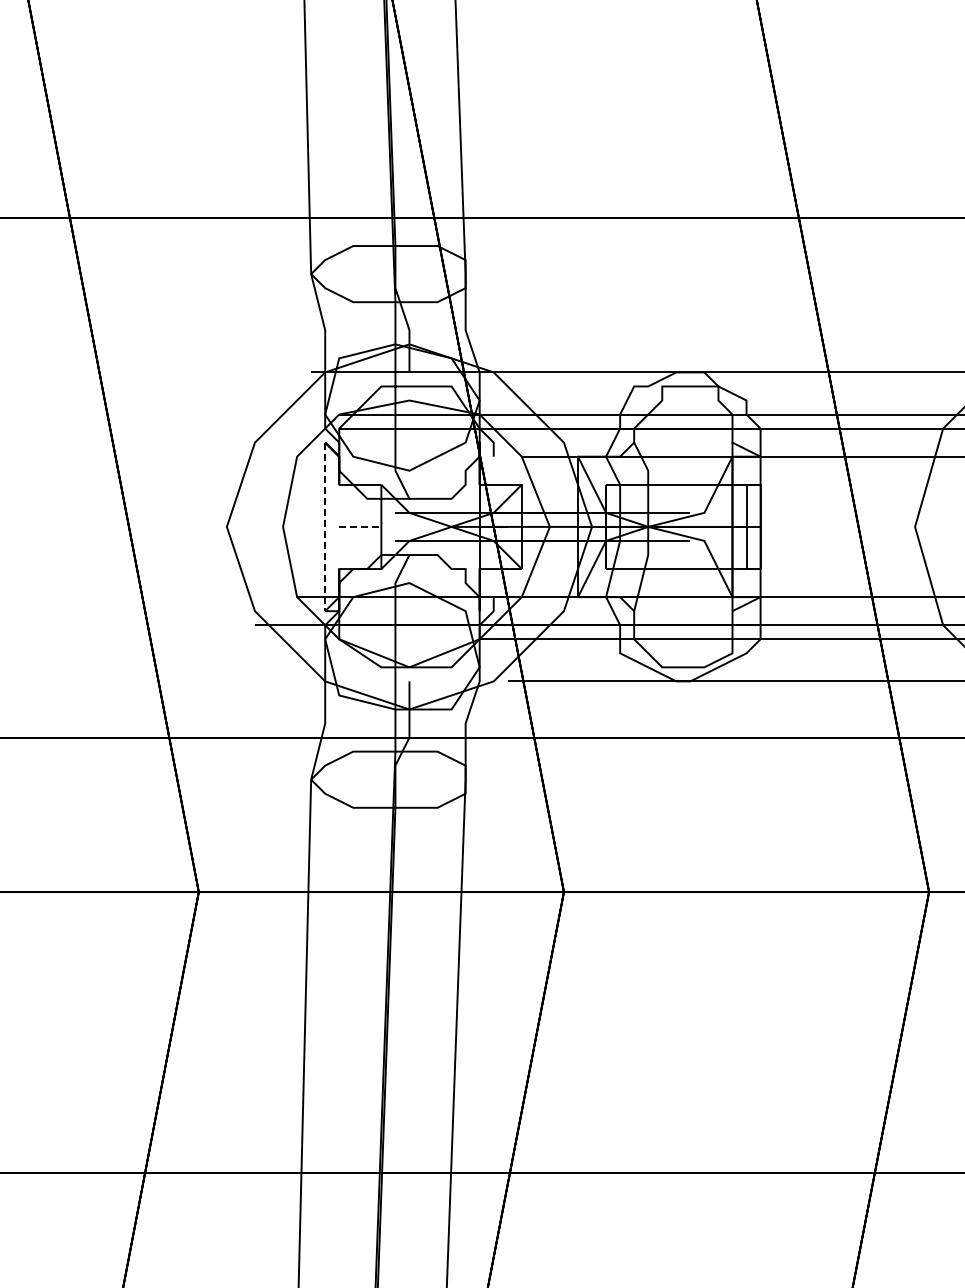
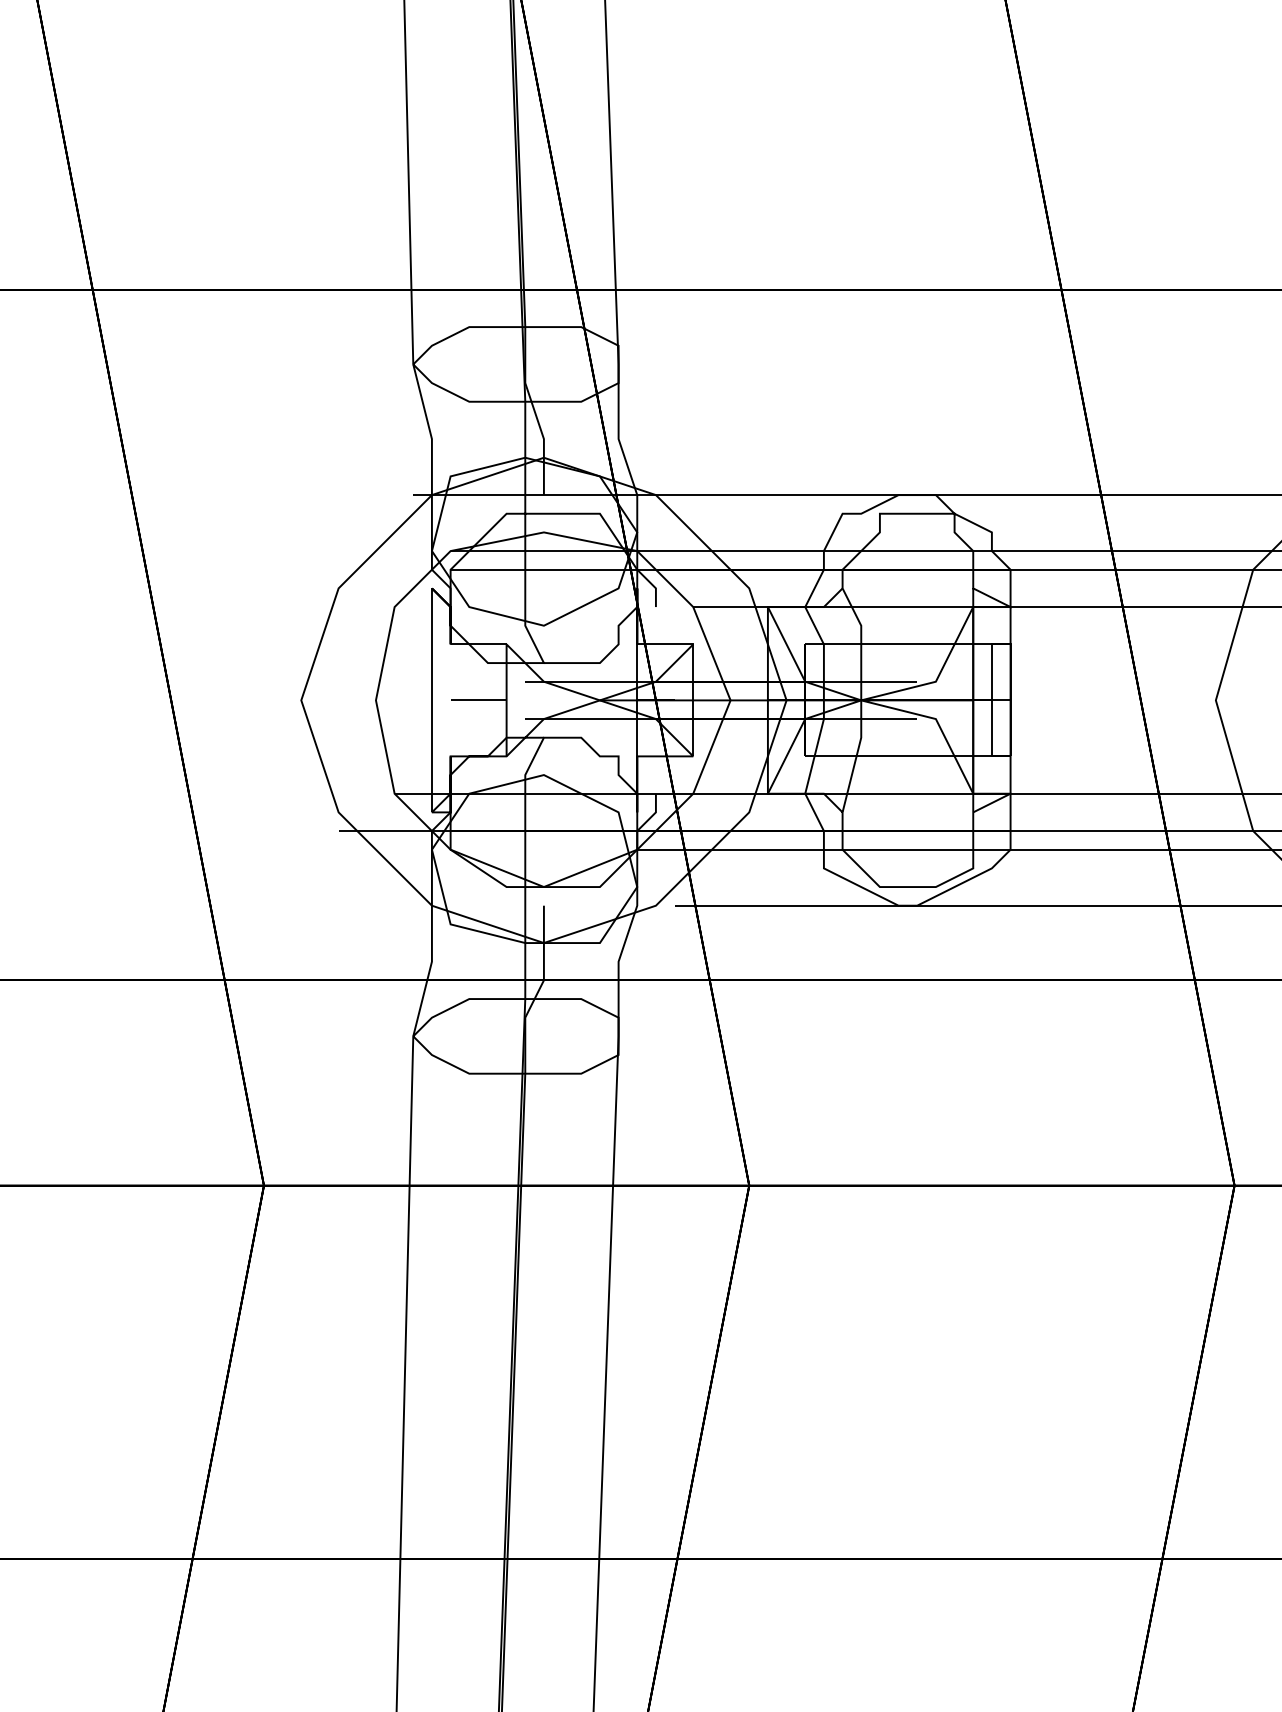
line: (360, 526) -> (478, 699), dashed -> solid
line: (325, 527) -> (432, 701), dashed -> solid

